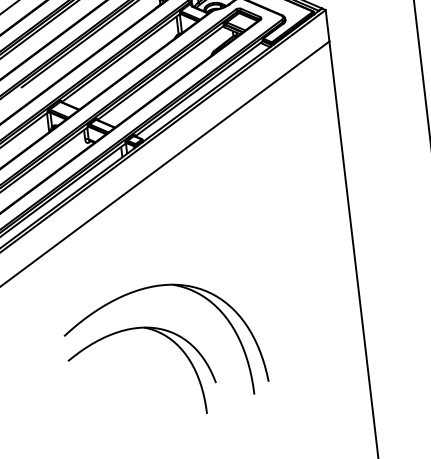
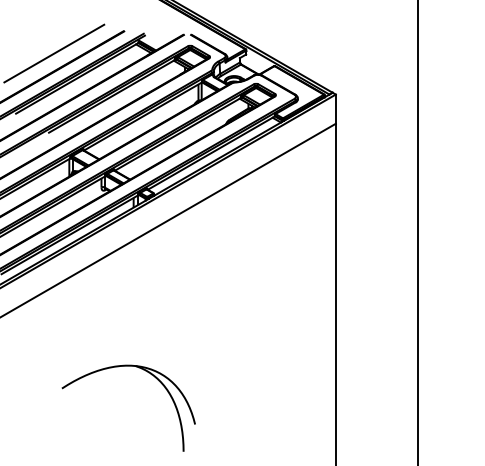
part: (157, 287) -> (151, 330), removed

